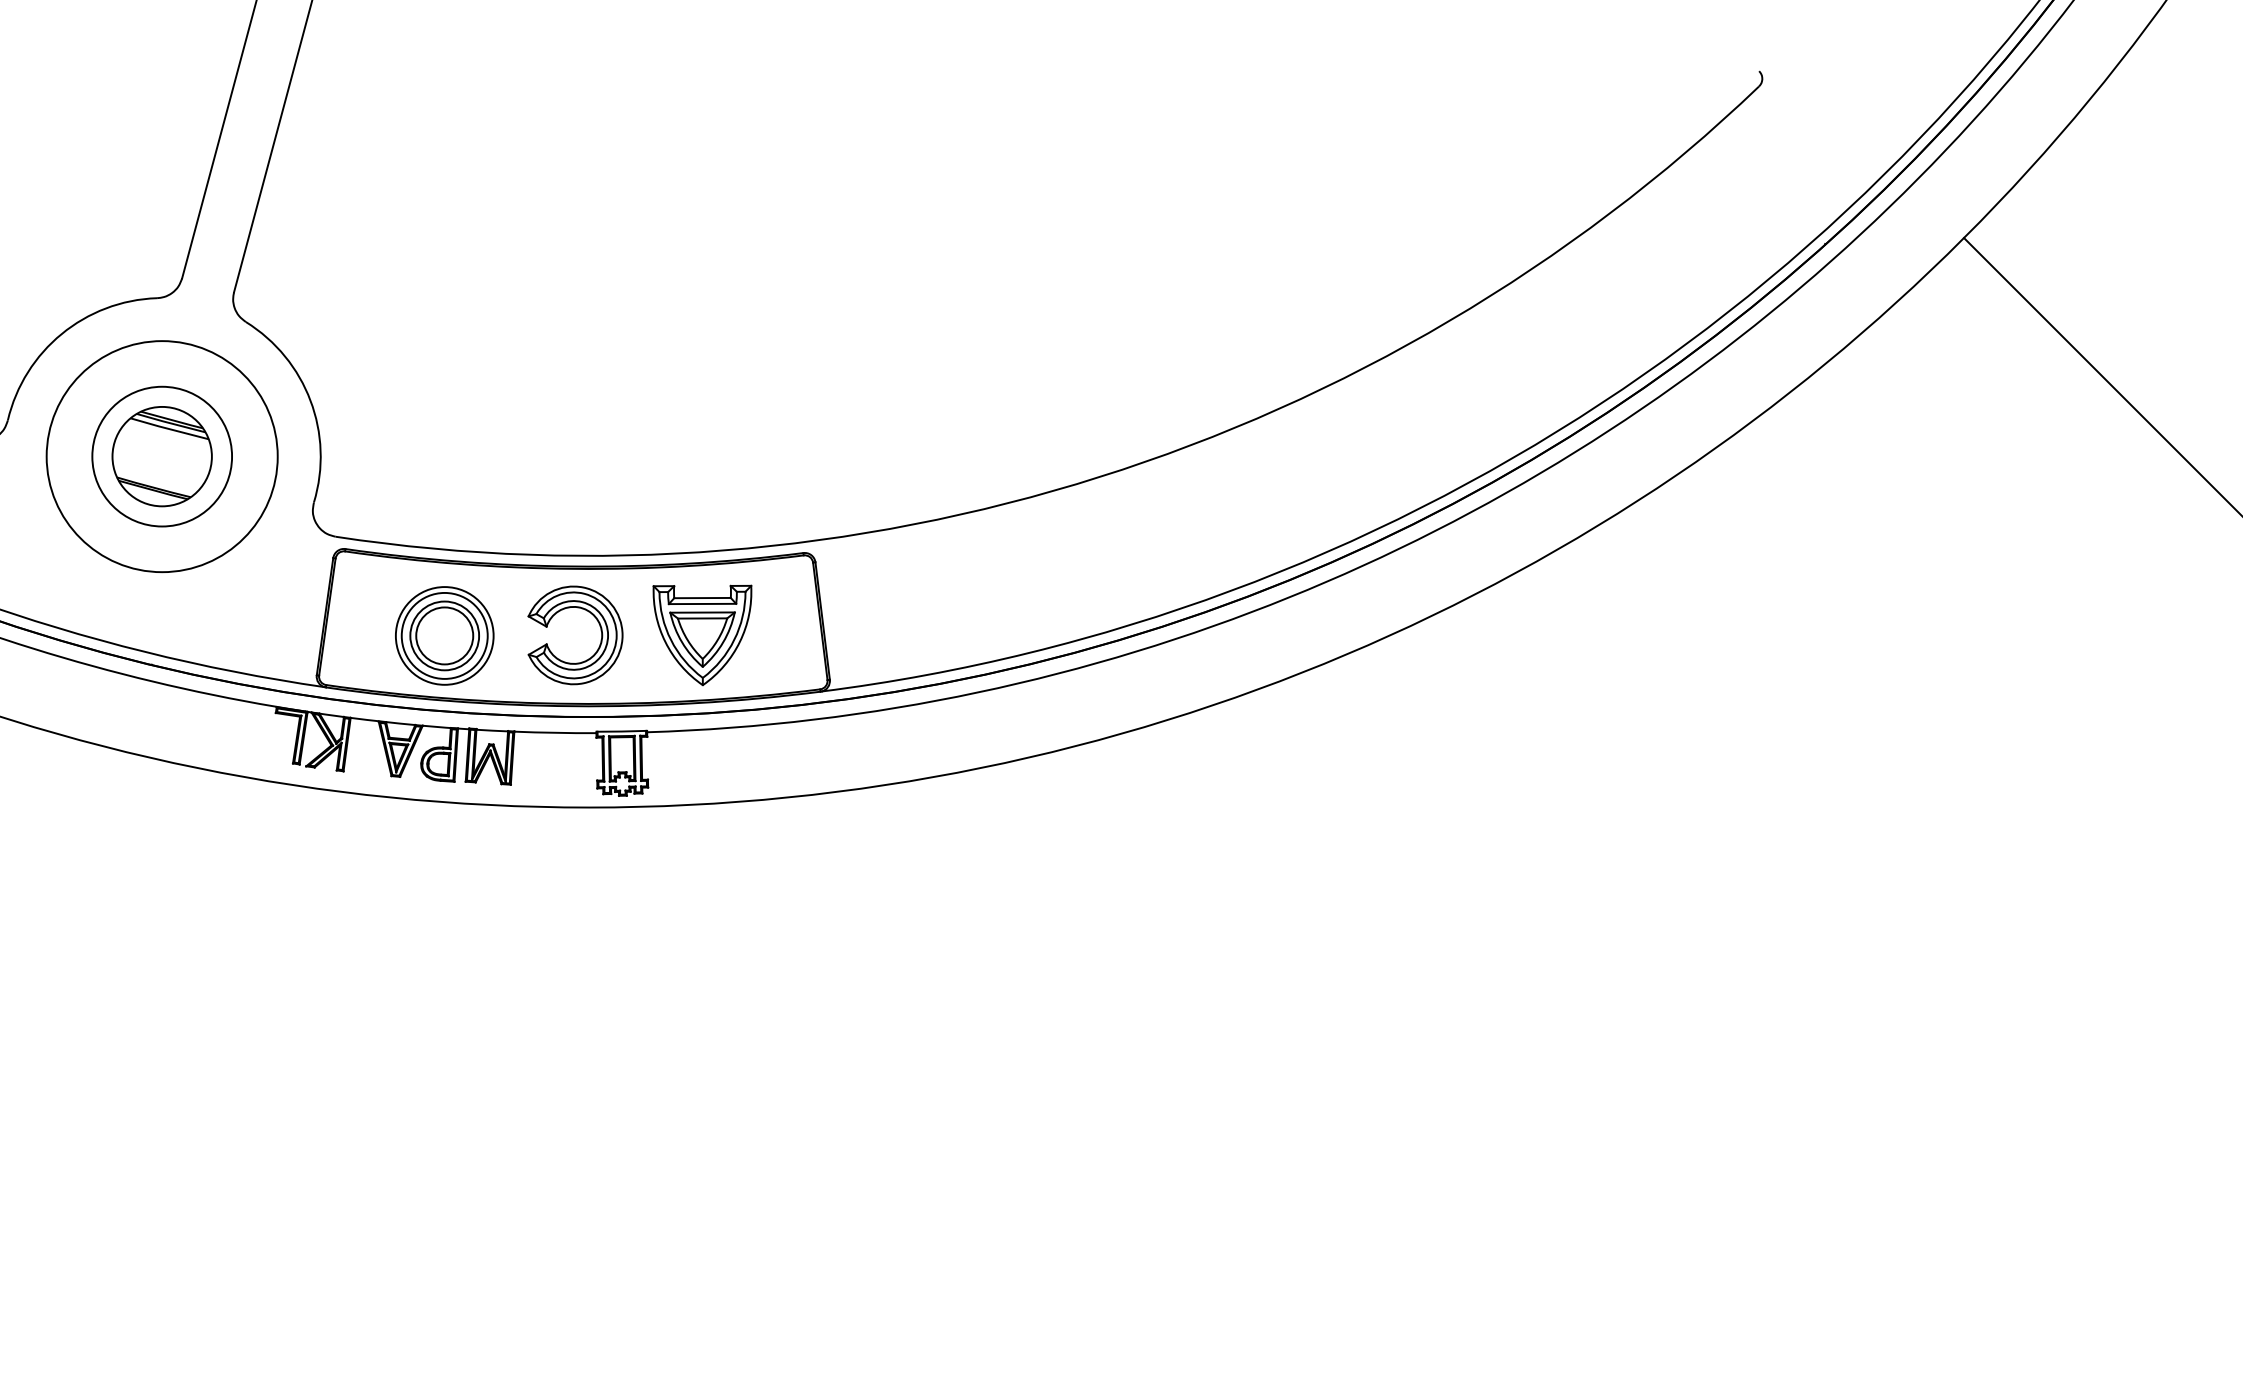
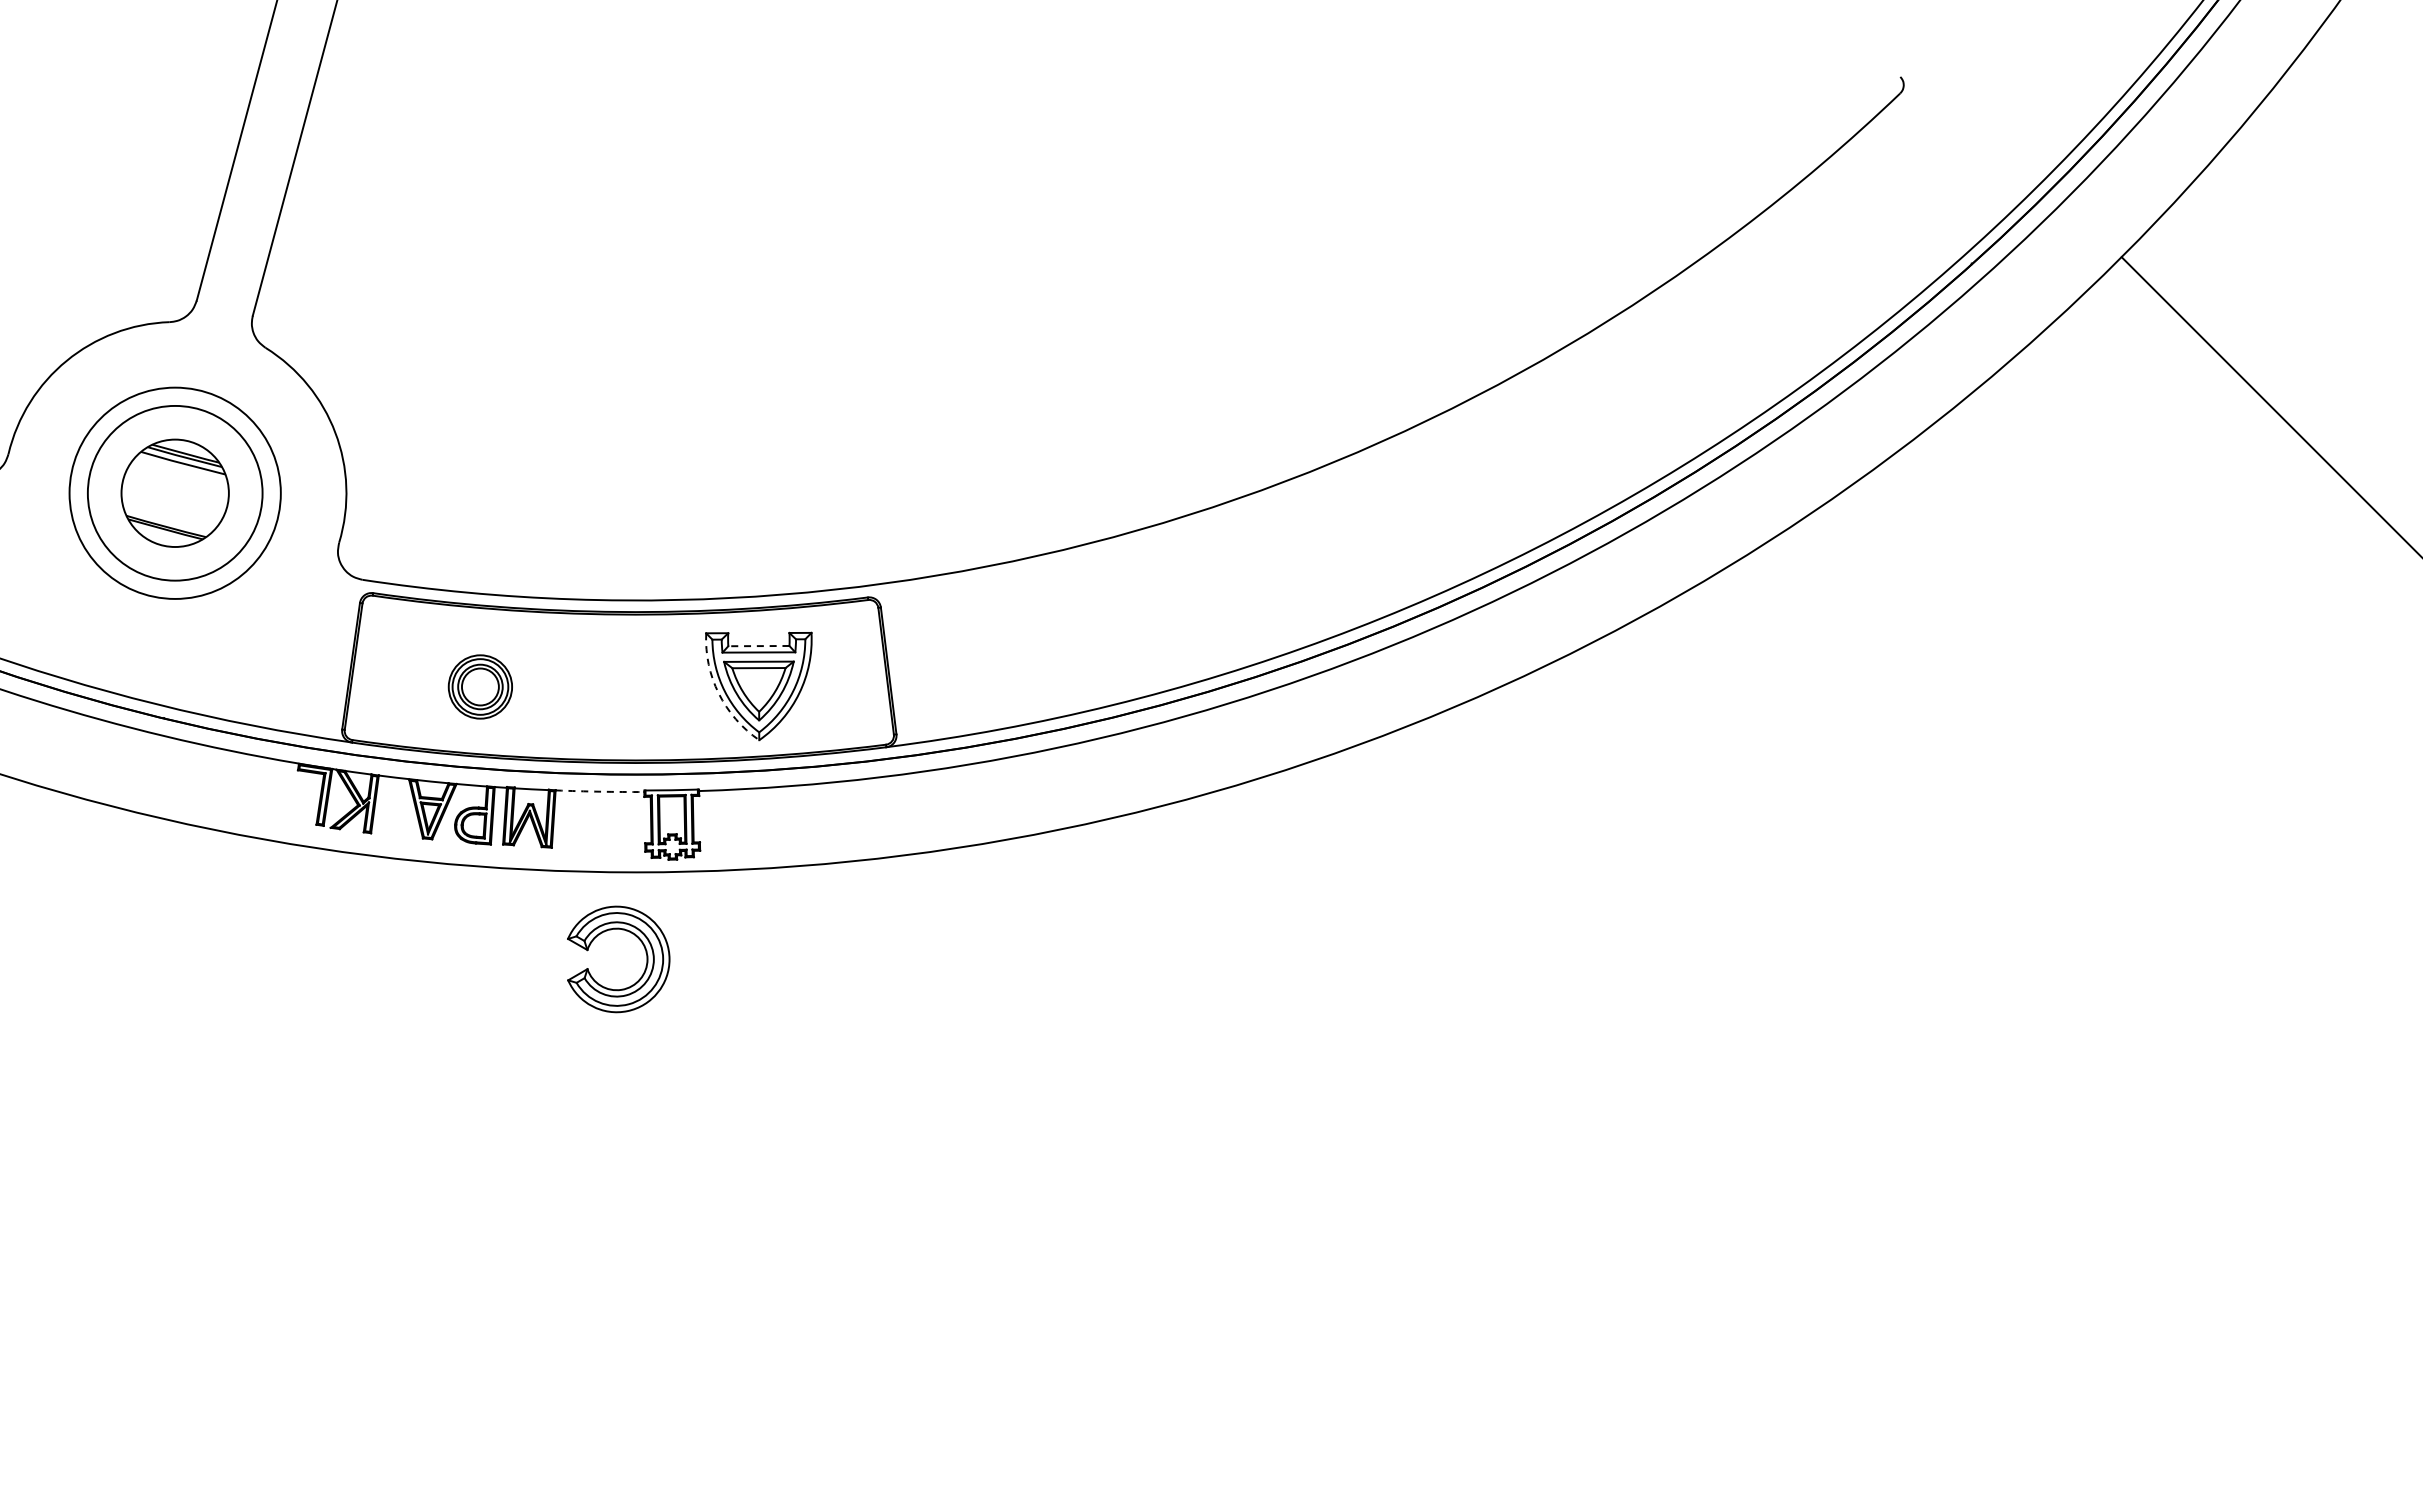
circle: (161, 455) -> (174, 492), size x1.4
circle: (162, 456) -> (175, 493), size x0.7
line: (702, 598) -> (758, 646), solid -> dashed
part: (599, 626) -> (644, 949), moved
part: (444, 635) -> (480, 686), size x0.6
arc: (665, 641) -> (718, 693), solid -> dashed
arc: (554, 732) -> (599, 791), solid -> dashed

